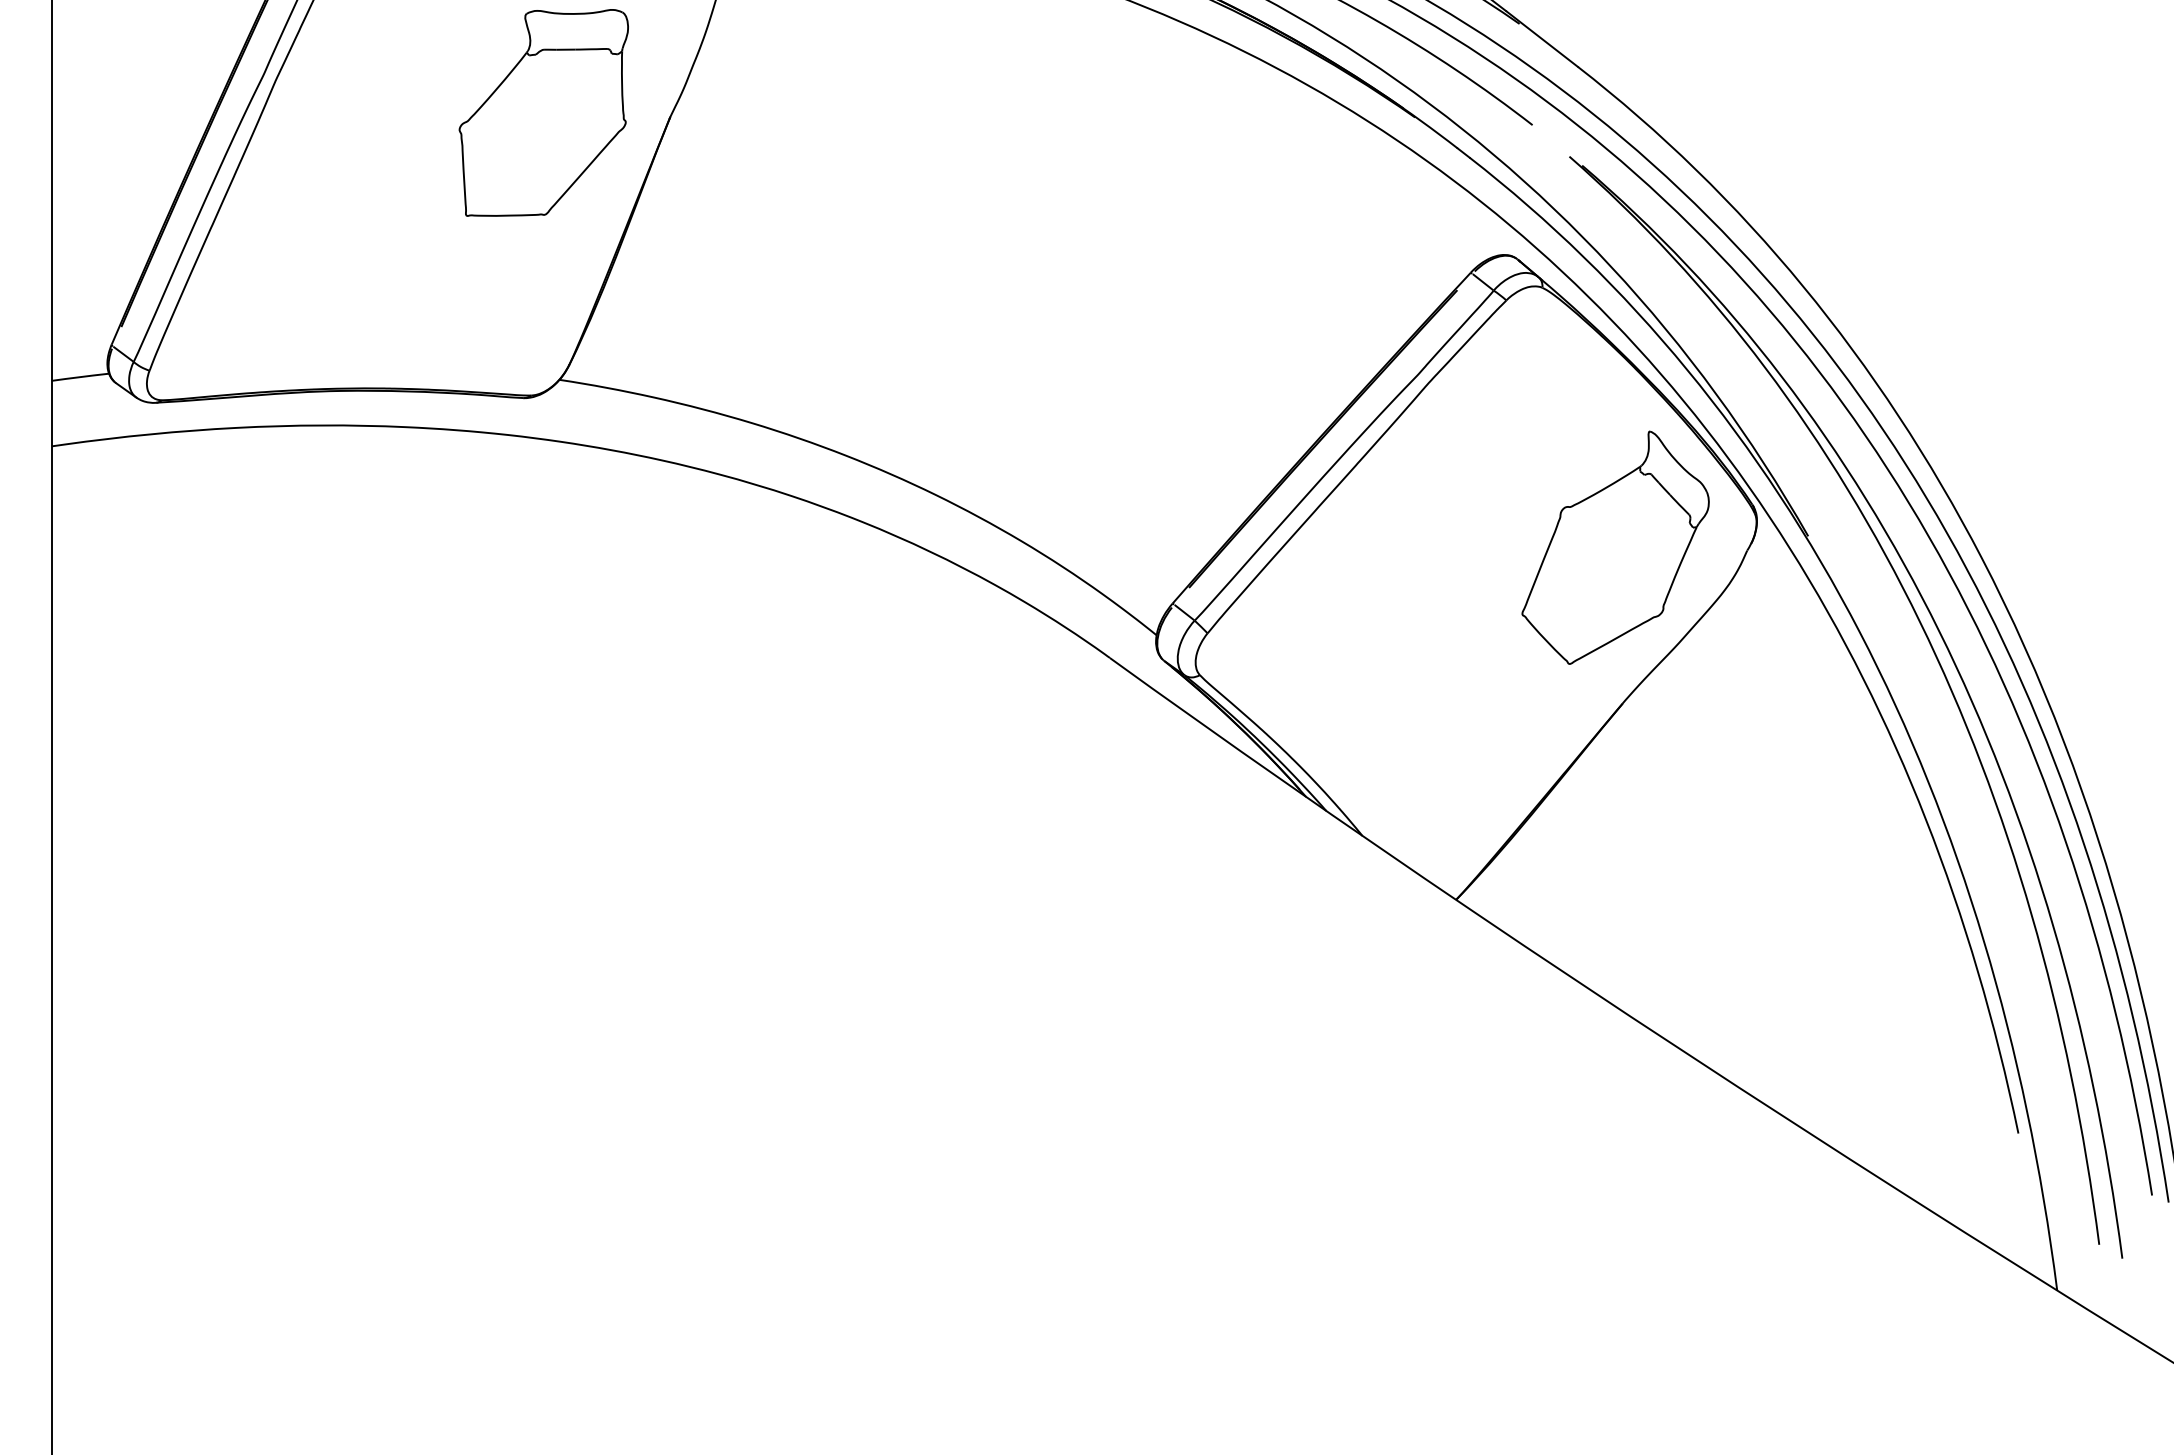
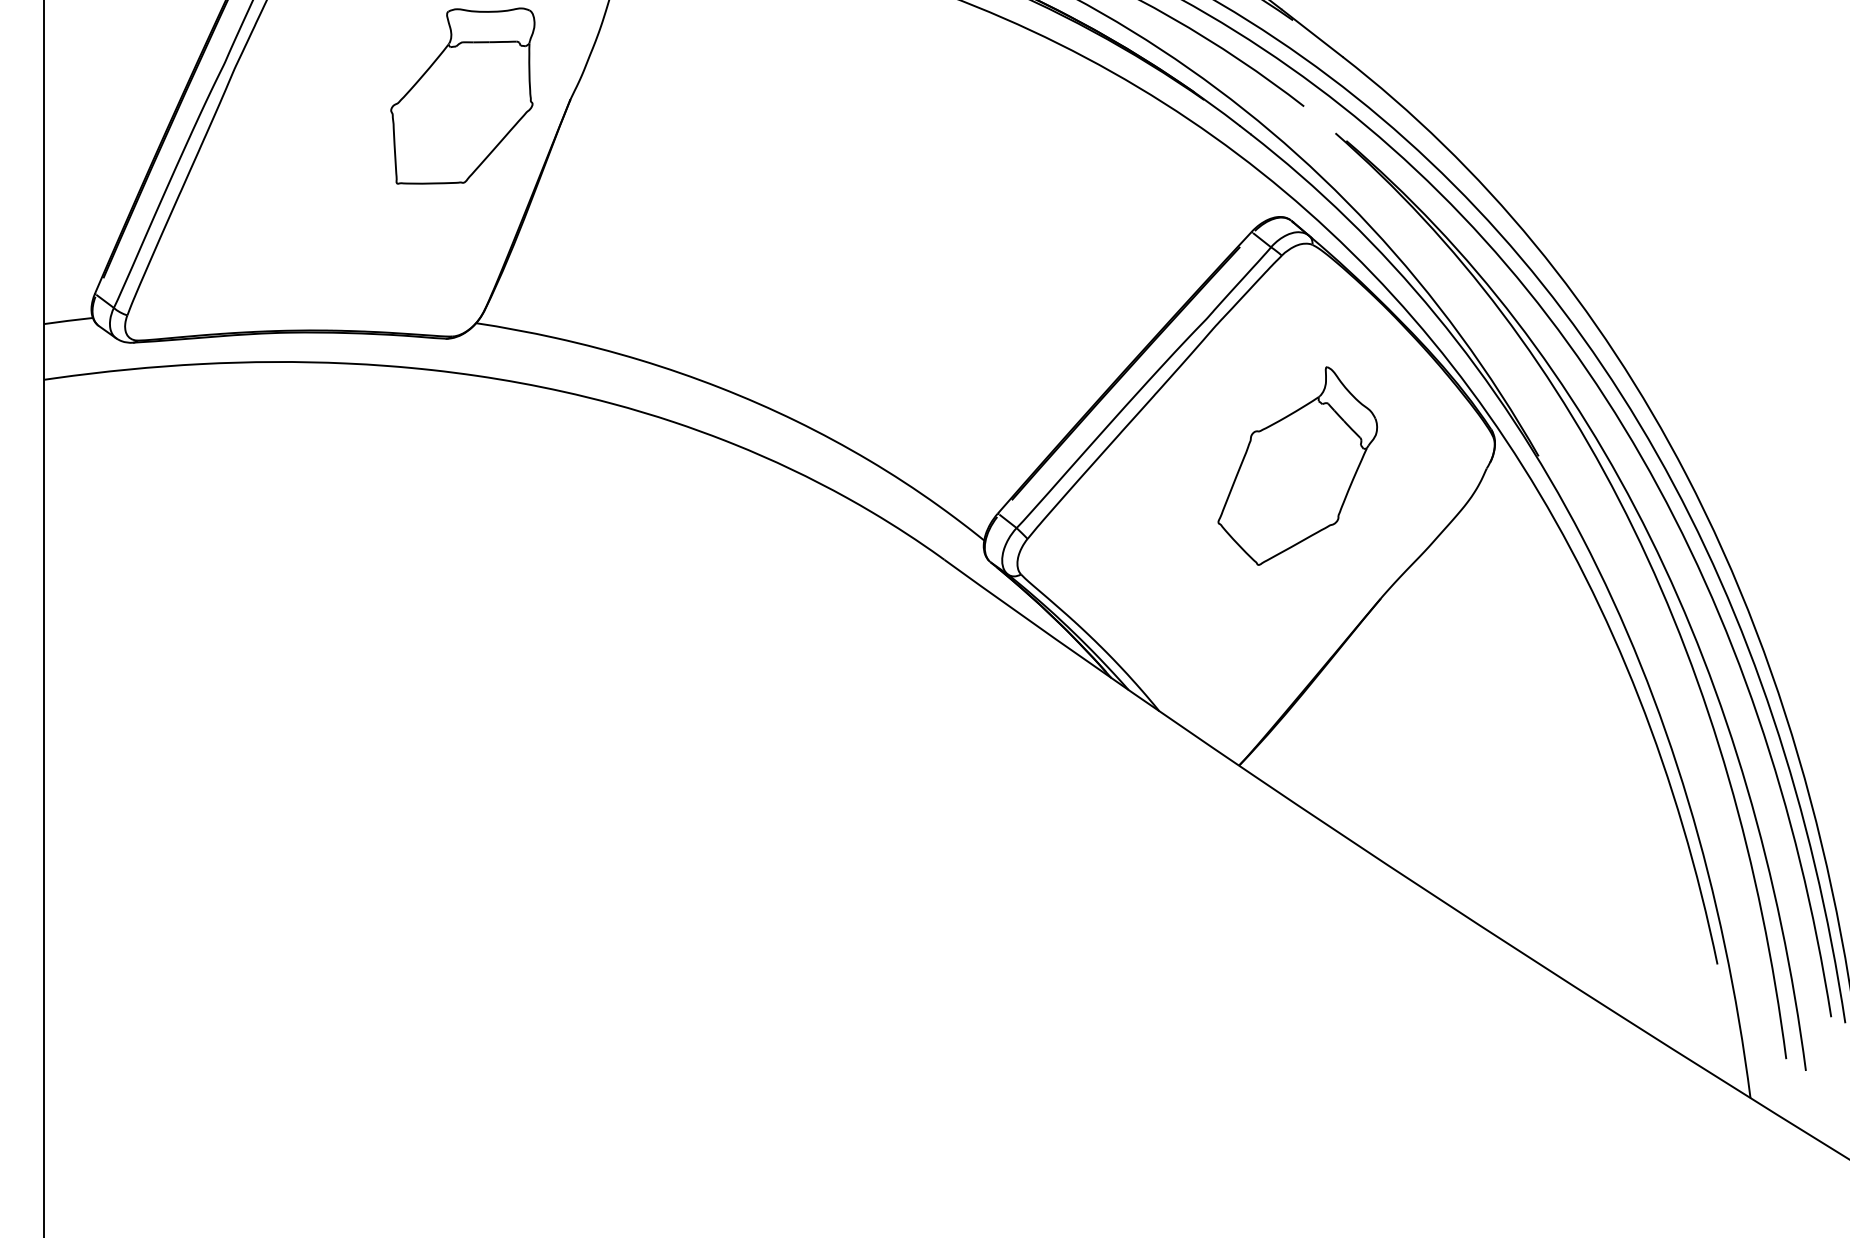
part: (1615, 547) -> (1297, 465), moved

